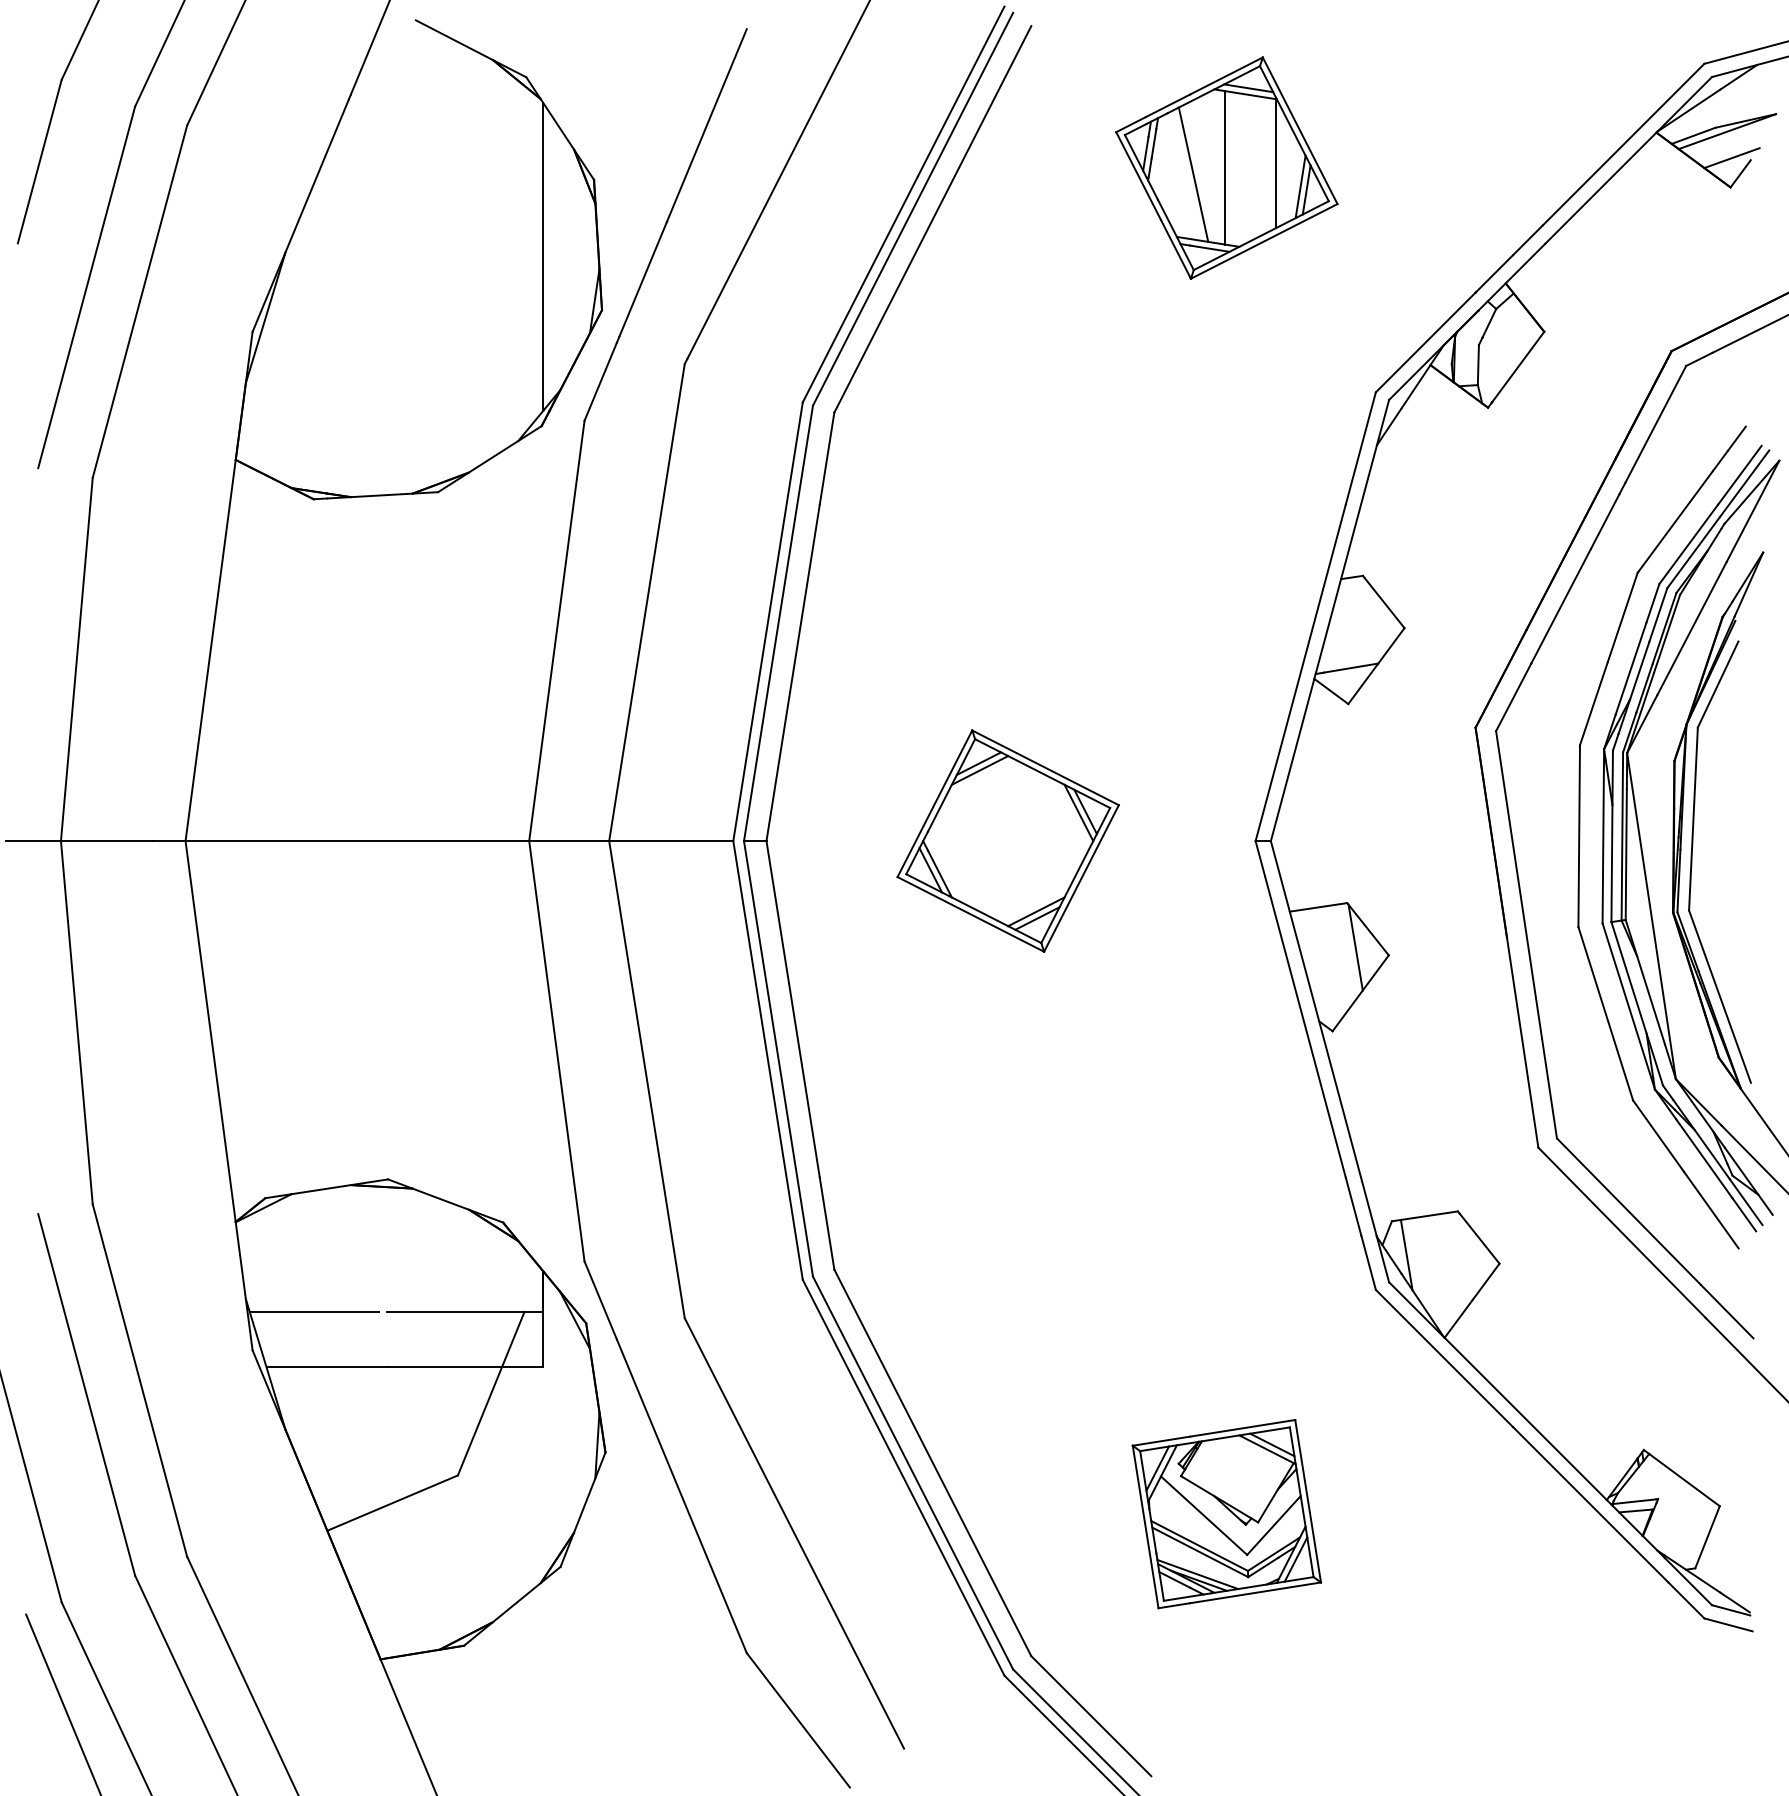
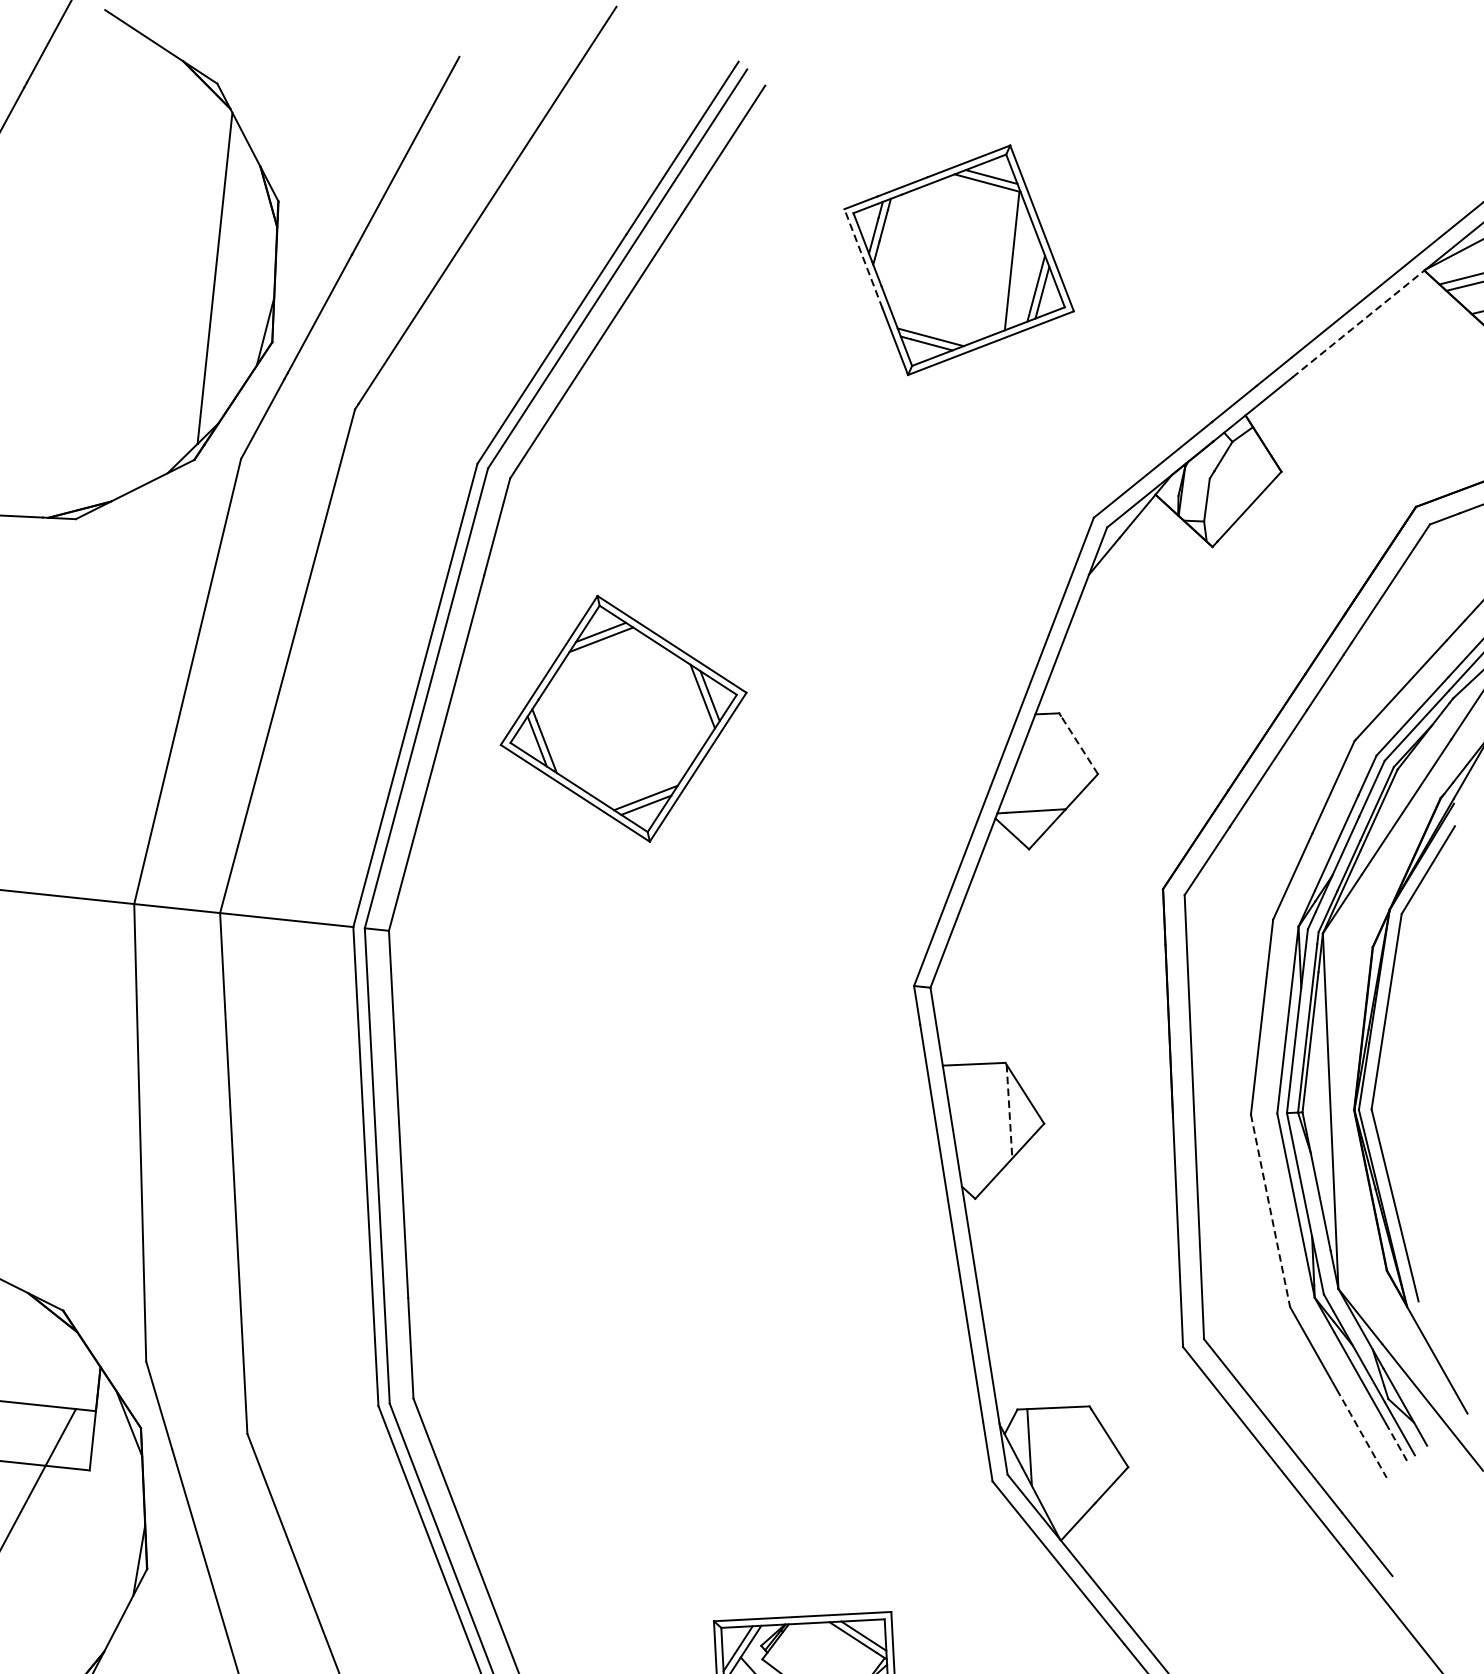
line: (1224, 167) -> (956, 259), removed
line: (1193, 174) -> (922, 263), removed
line: (1138, 175) -> (863, 258), solid -> dashed
line: (1600, 188) -> (1357, 324), solid -> dashed
line: (1384, 603) -> (1079, 745), solid -> dashed
part: (1007, 840) -> (623, 718), moved
line: (1355, 948) -> (1009, 1112), solid -> dashed
line: (1605, 1013) -> (1270, 1210), solid -> dashed
line: (1711, 1210) -> (1361, 1434), solid -> dashed
line: (1744, 1215) -> (1396, 1443), solid -> dashed

